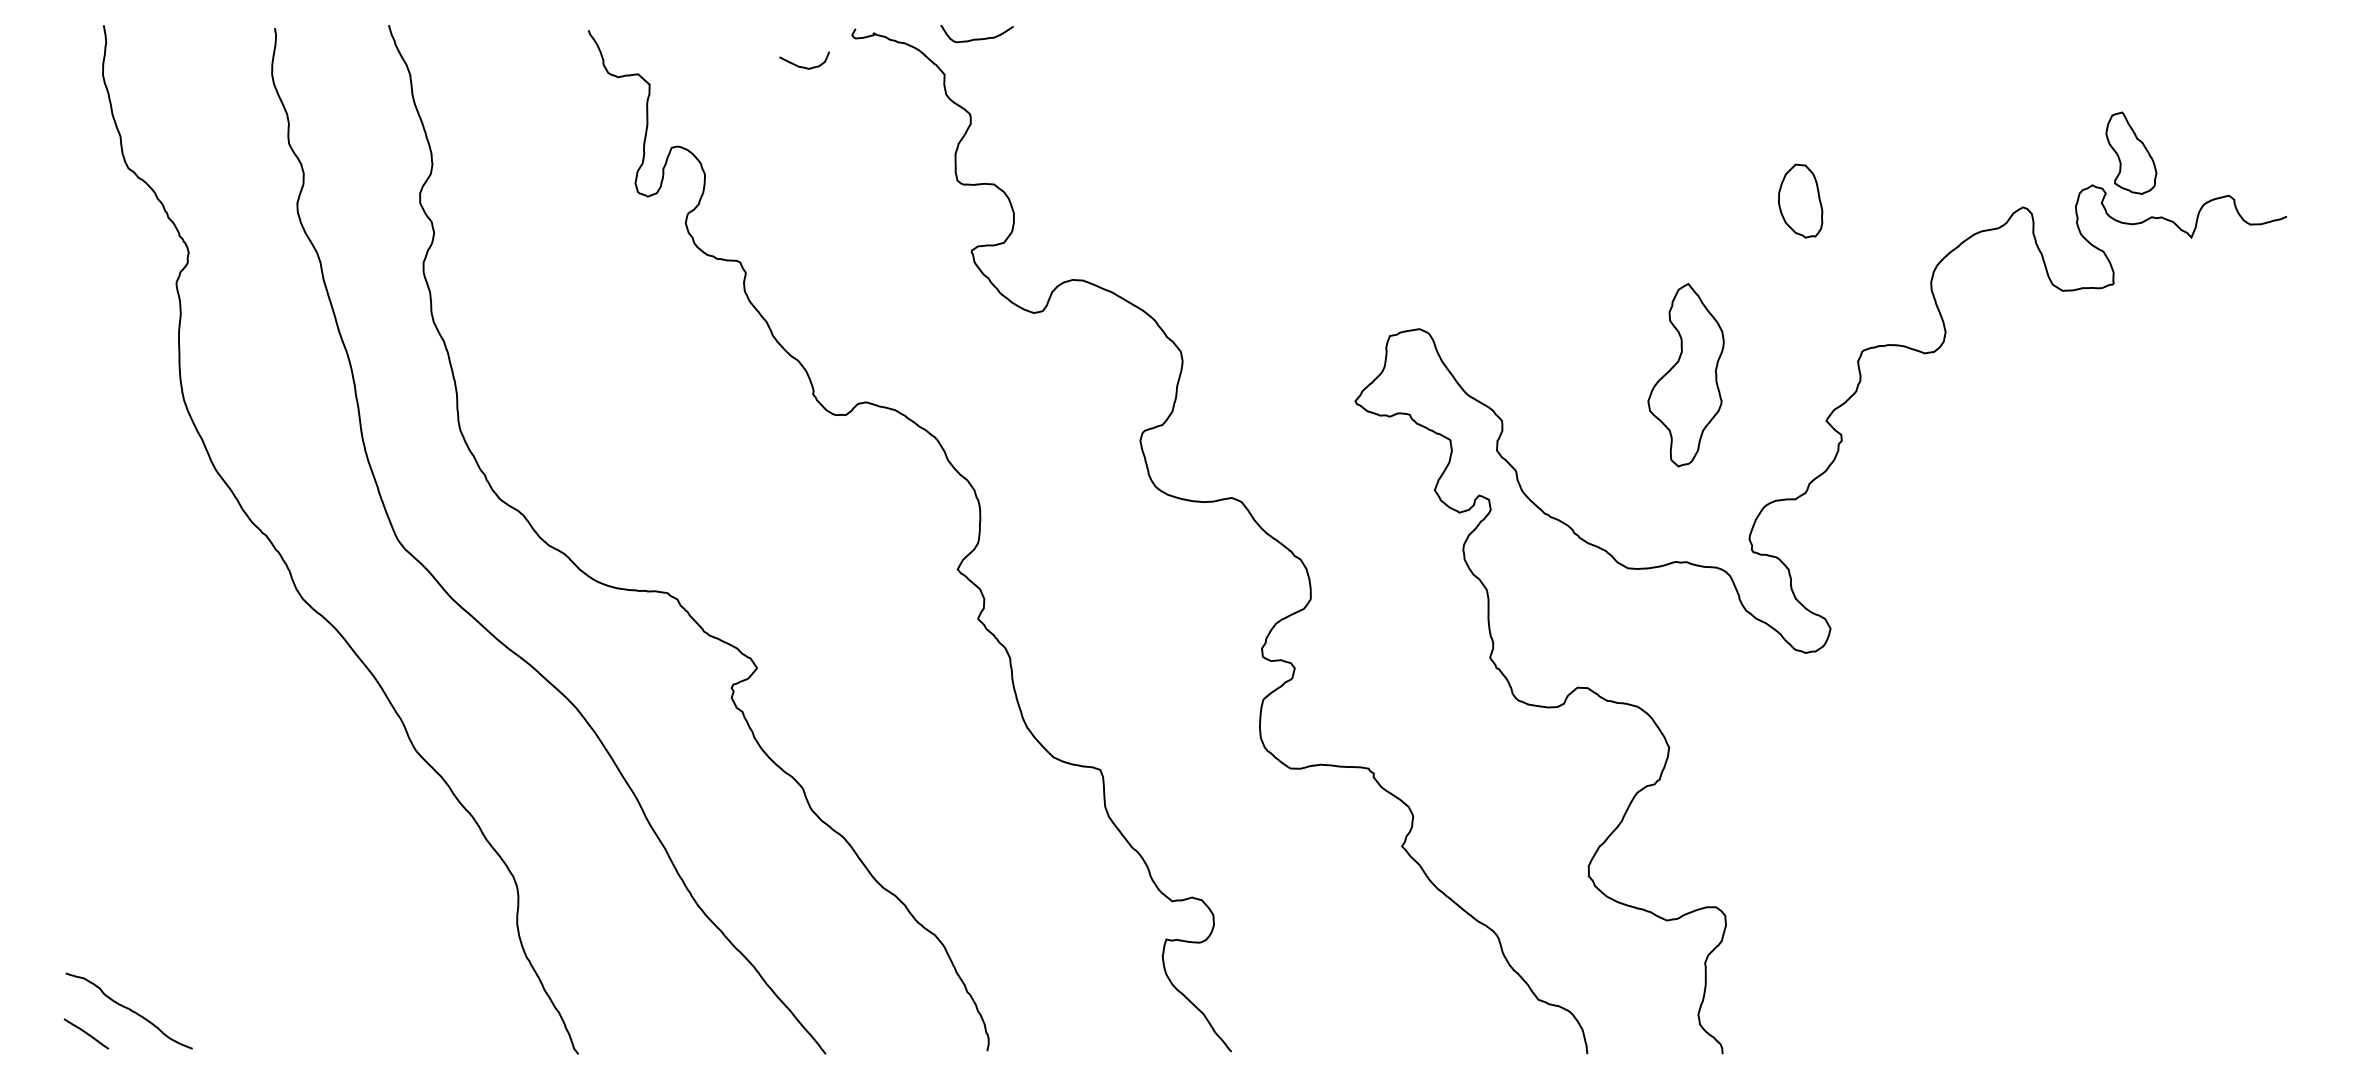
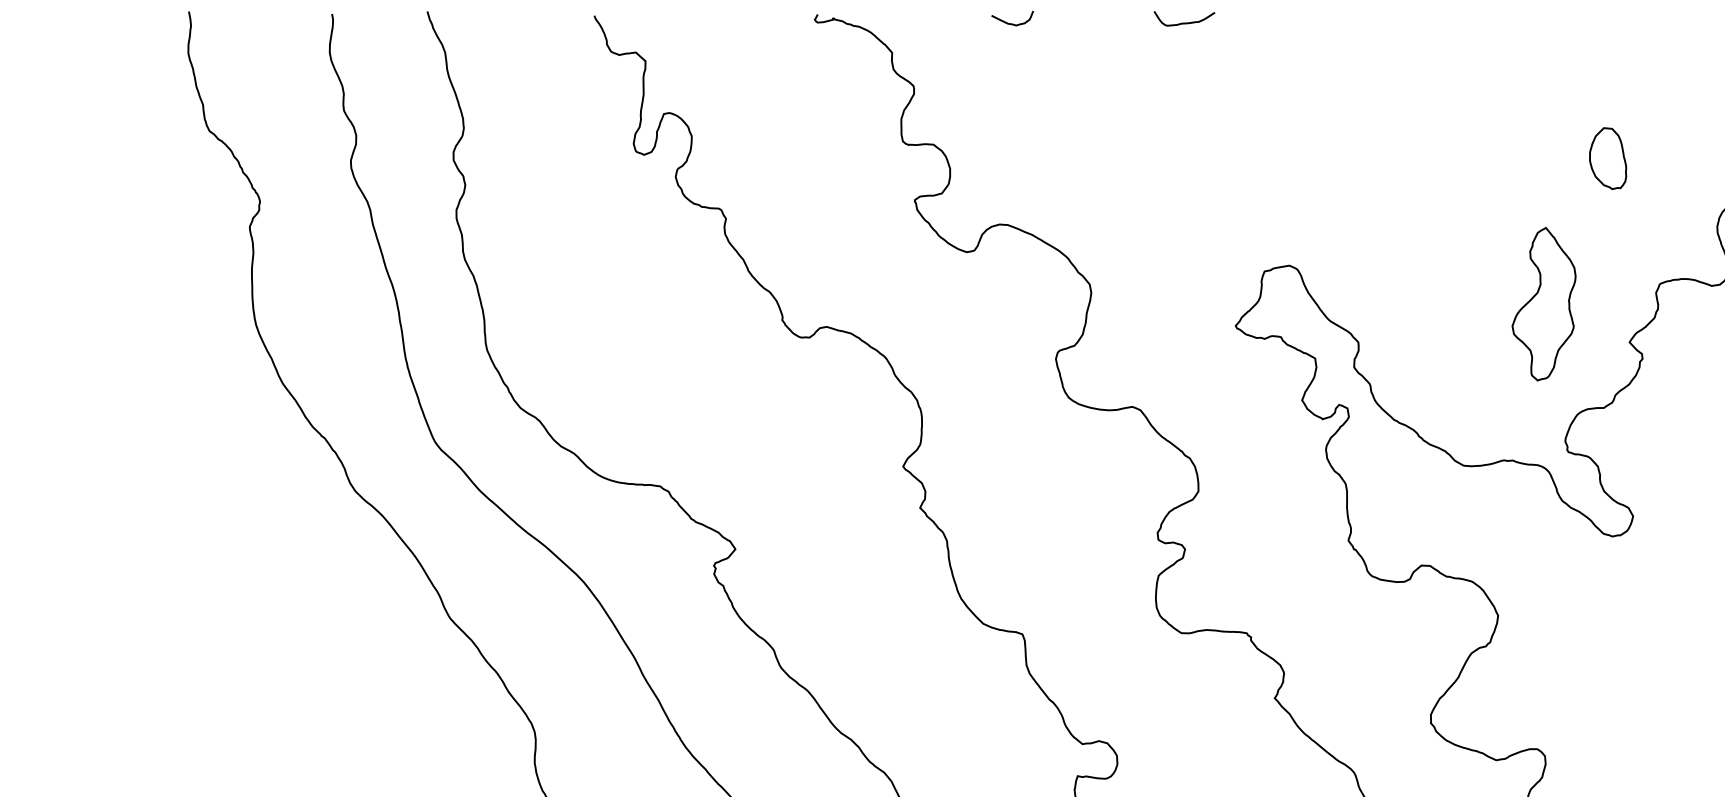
curve: (976, 38) -> (1183, 22), moved
curve: (804, 66) -> (1012, 23), moved
part: (1685, 375) -> (1543, 304), moved

